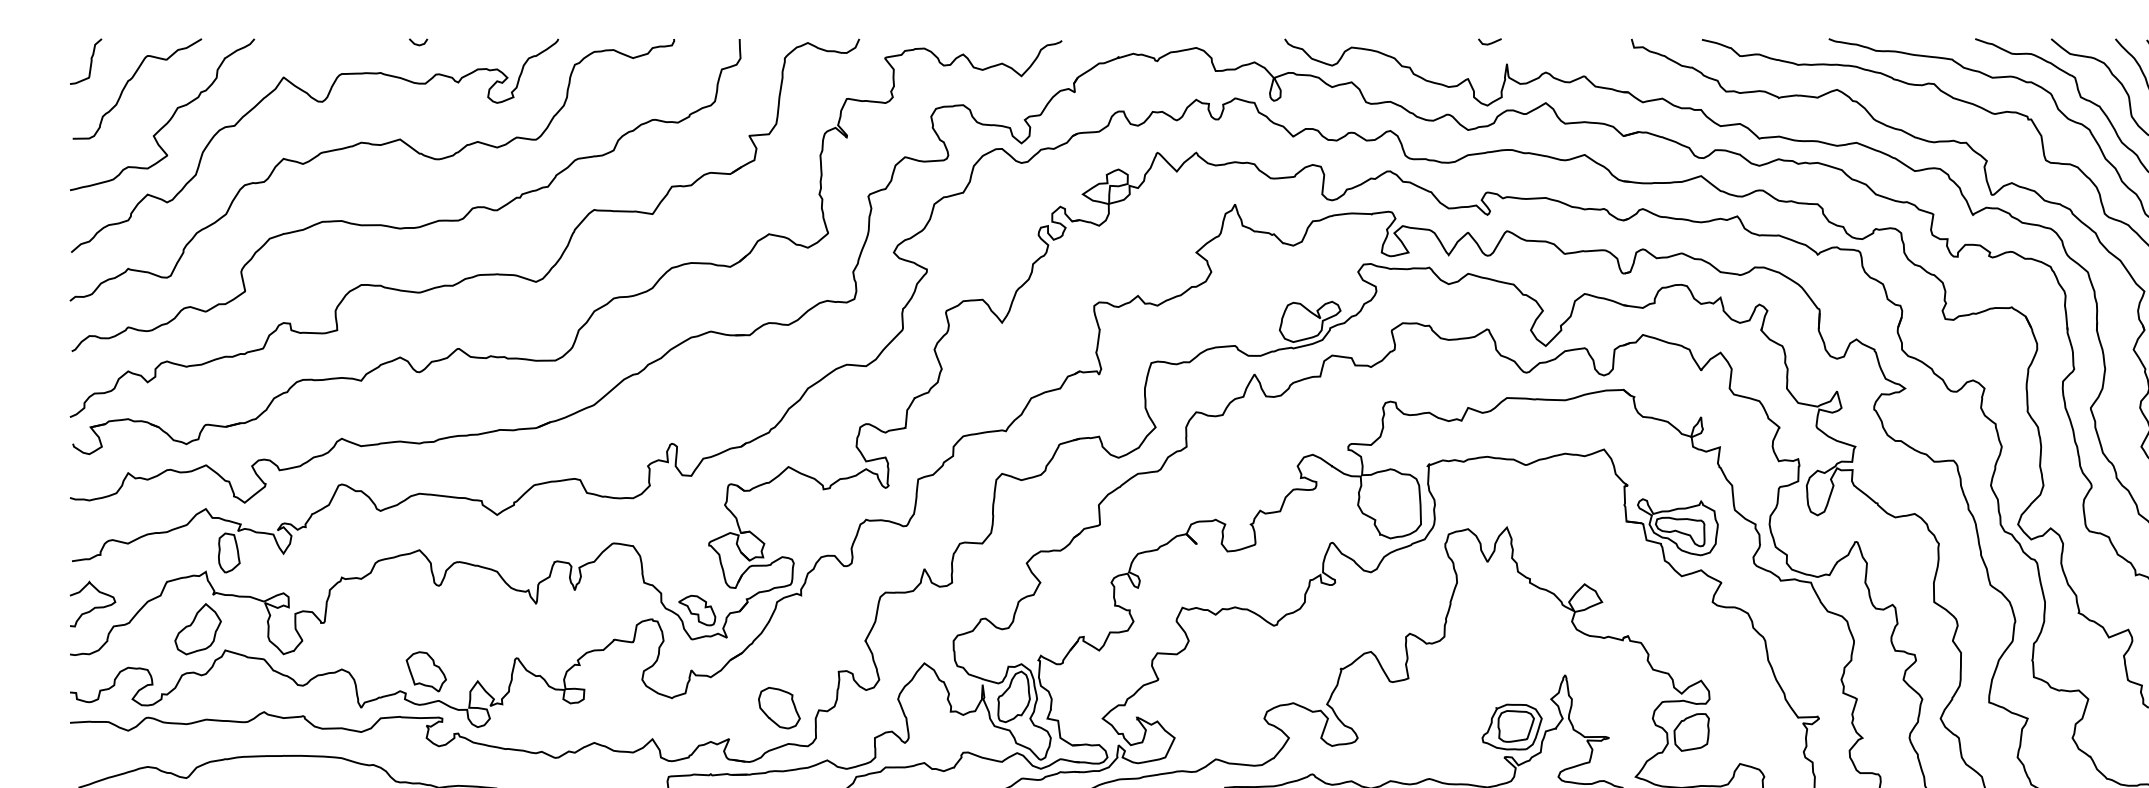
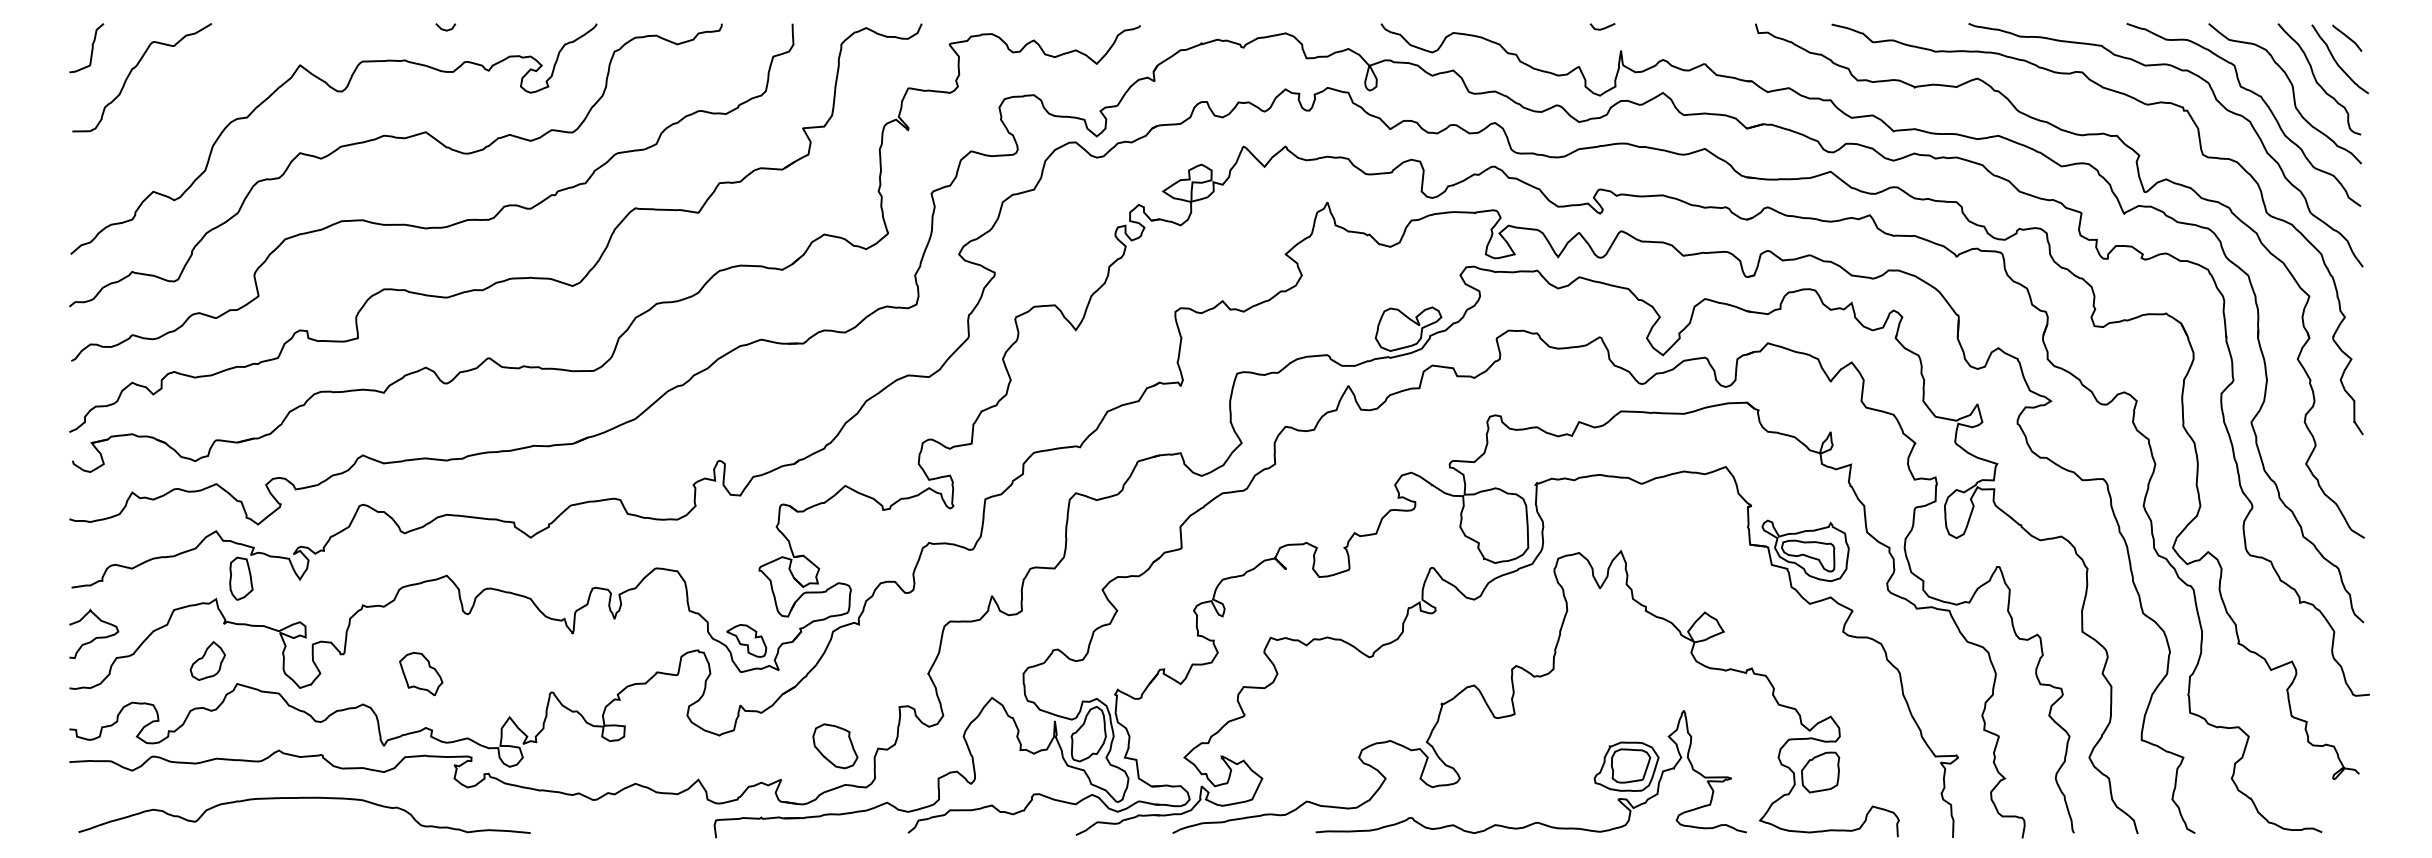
curve: (168, 120) -> (175, 111), removed
part: (197, 628) -> (207, 660), size x0.7
part: (426, 672) -> (421, 674), moved

